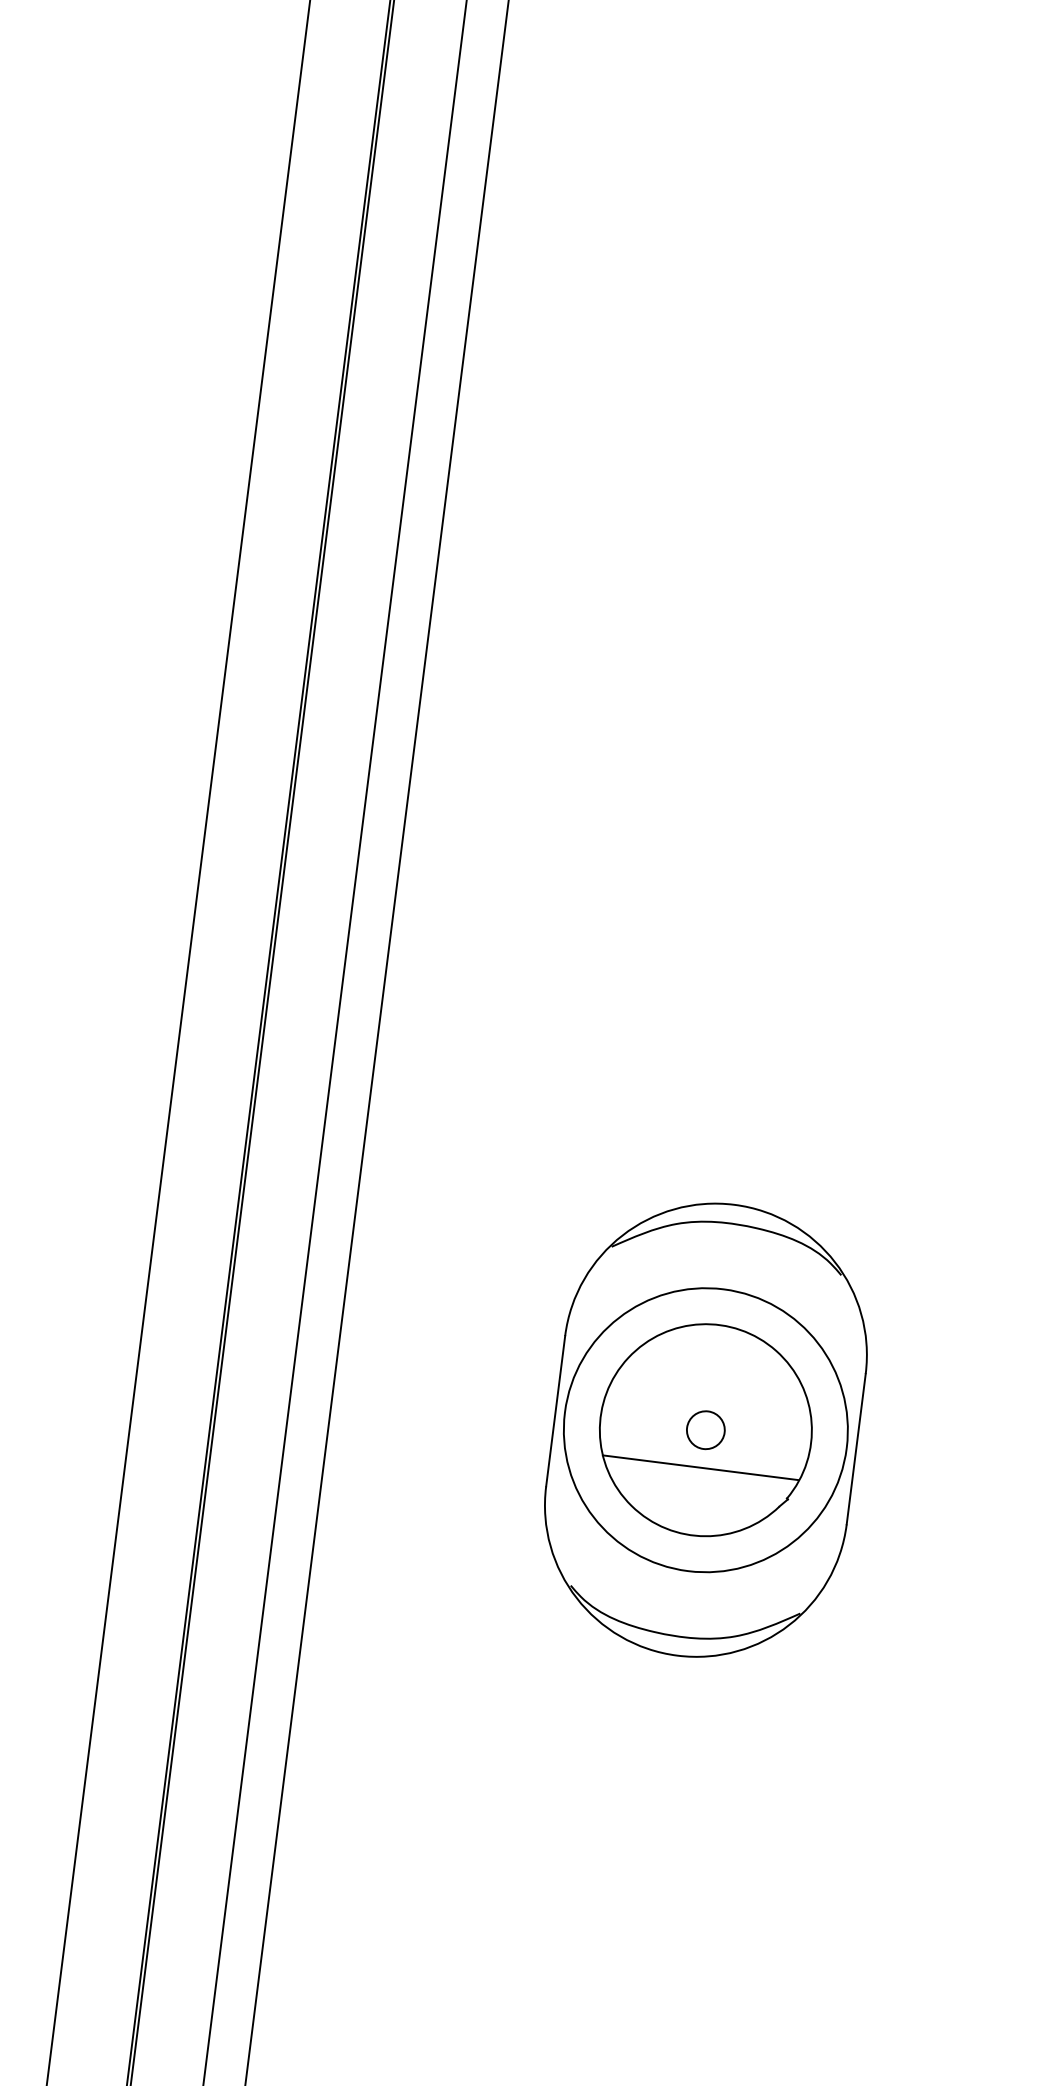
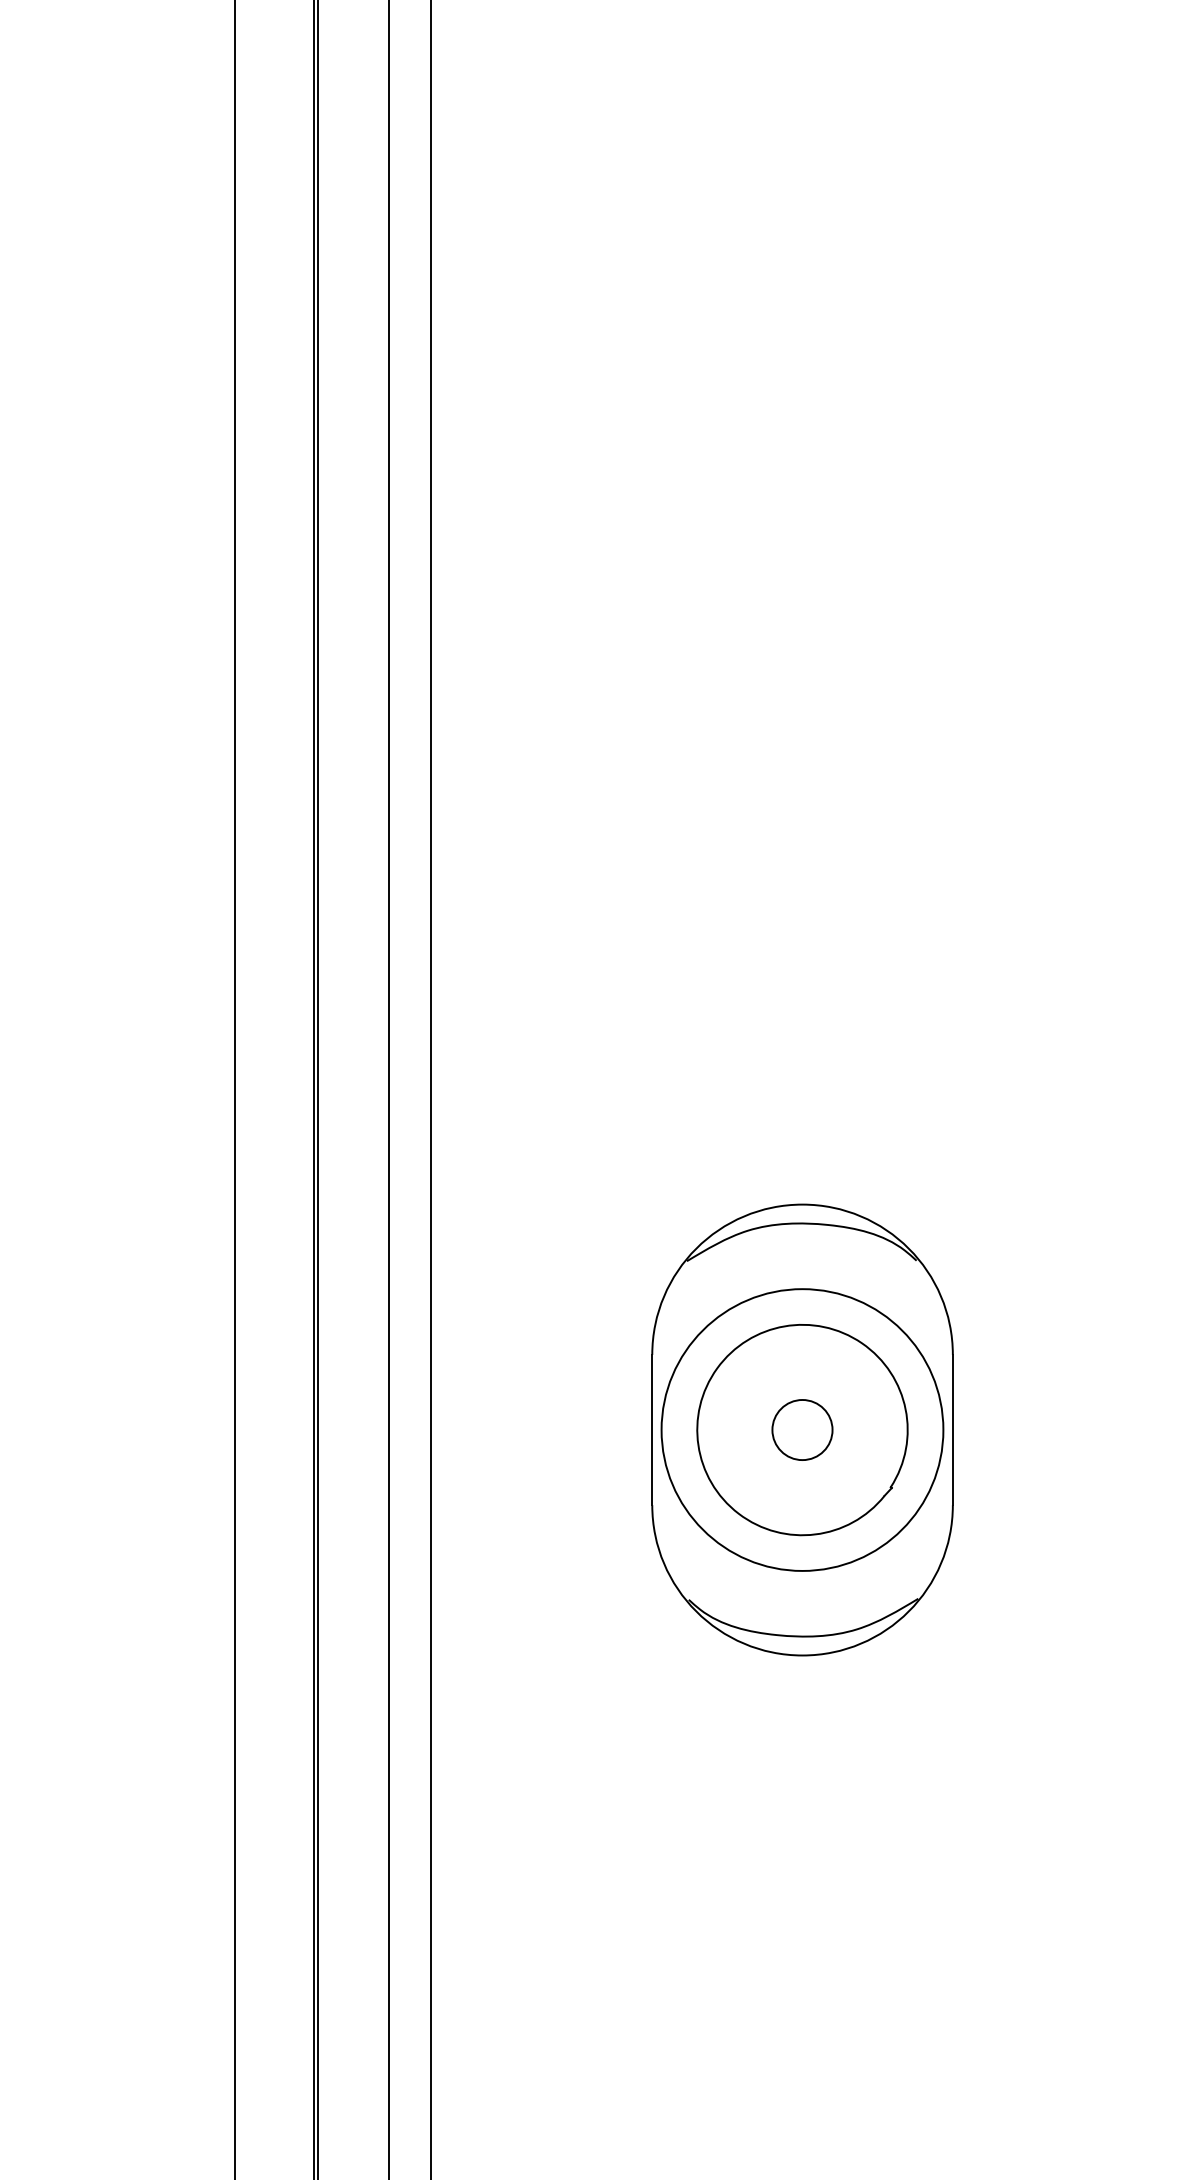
circle: (705, 1429) -> (802, 1429), size x1.6
line: (700, 1467) -> (801, 1467), removed

